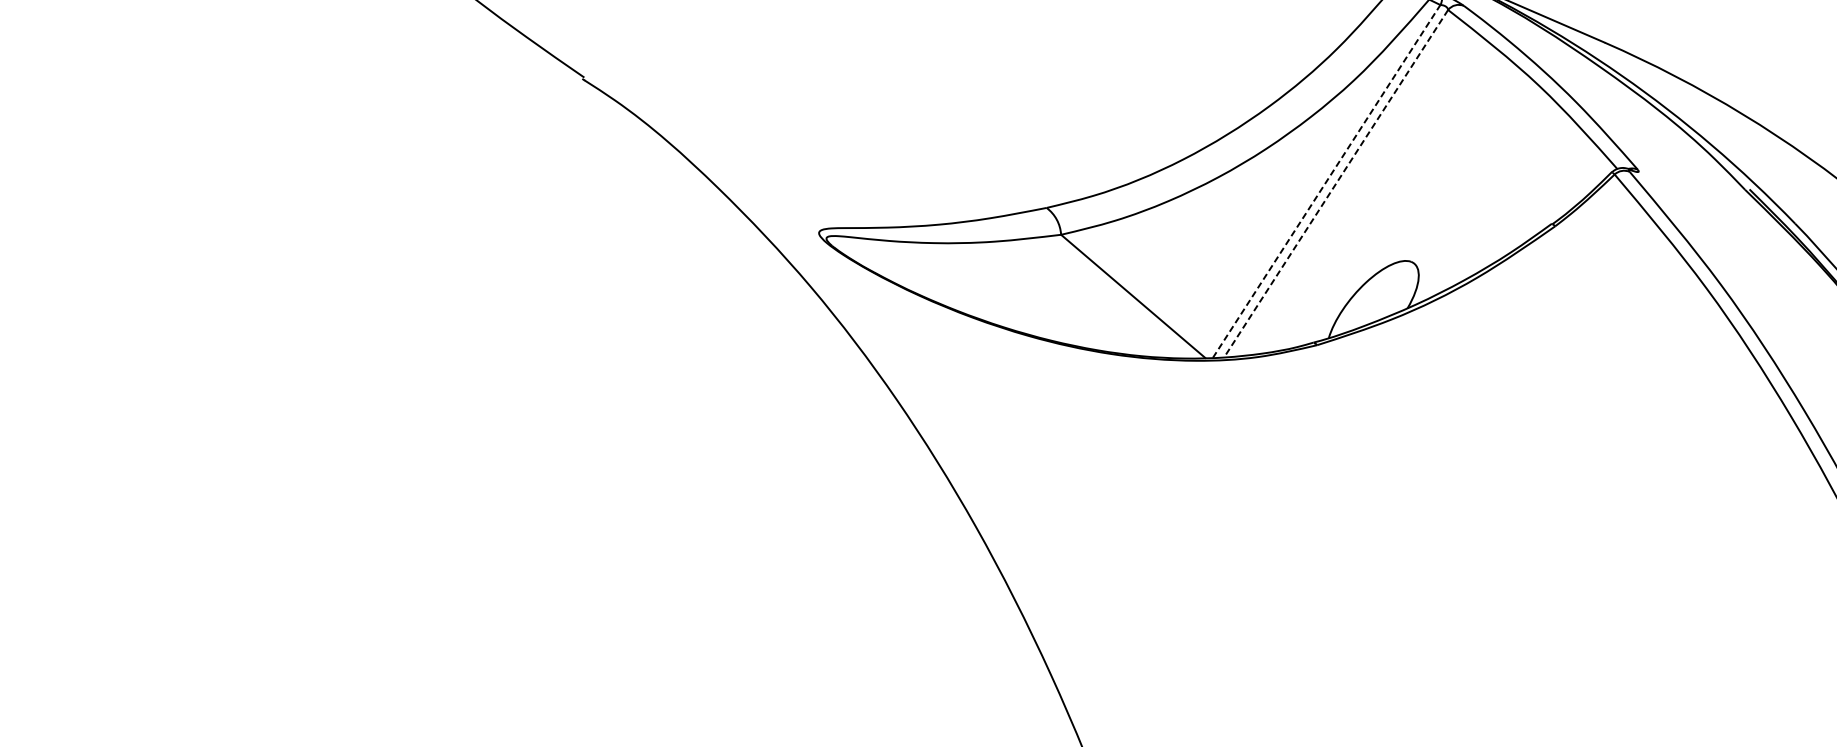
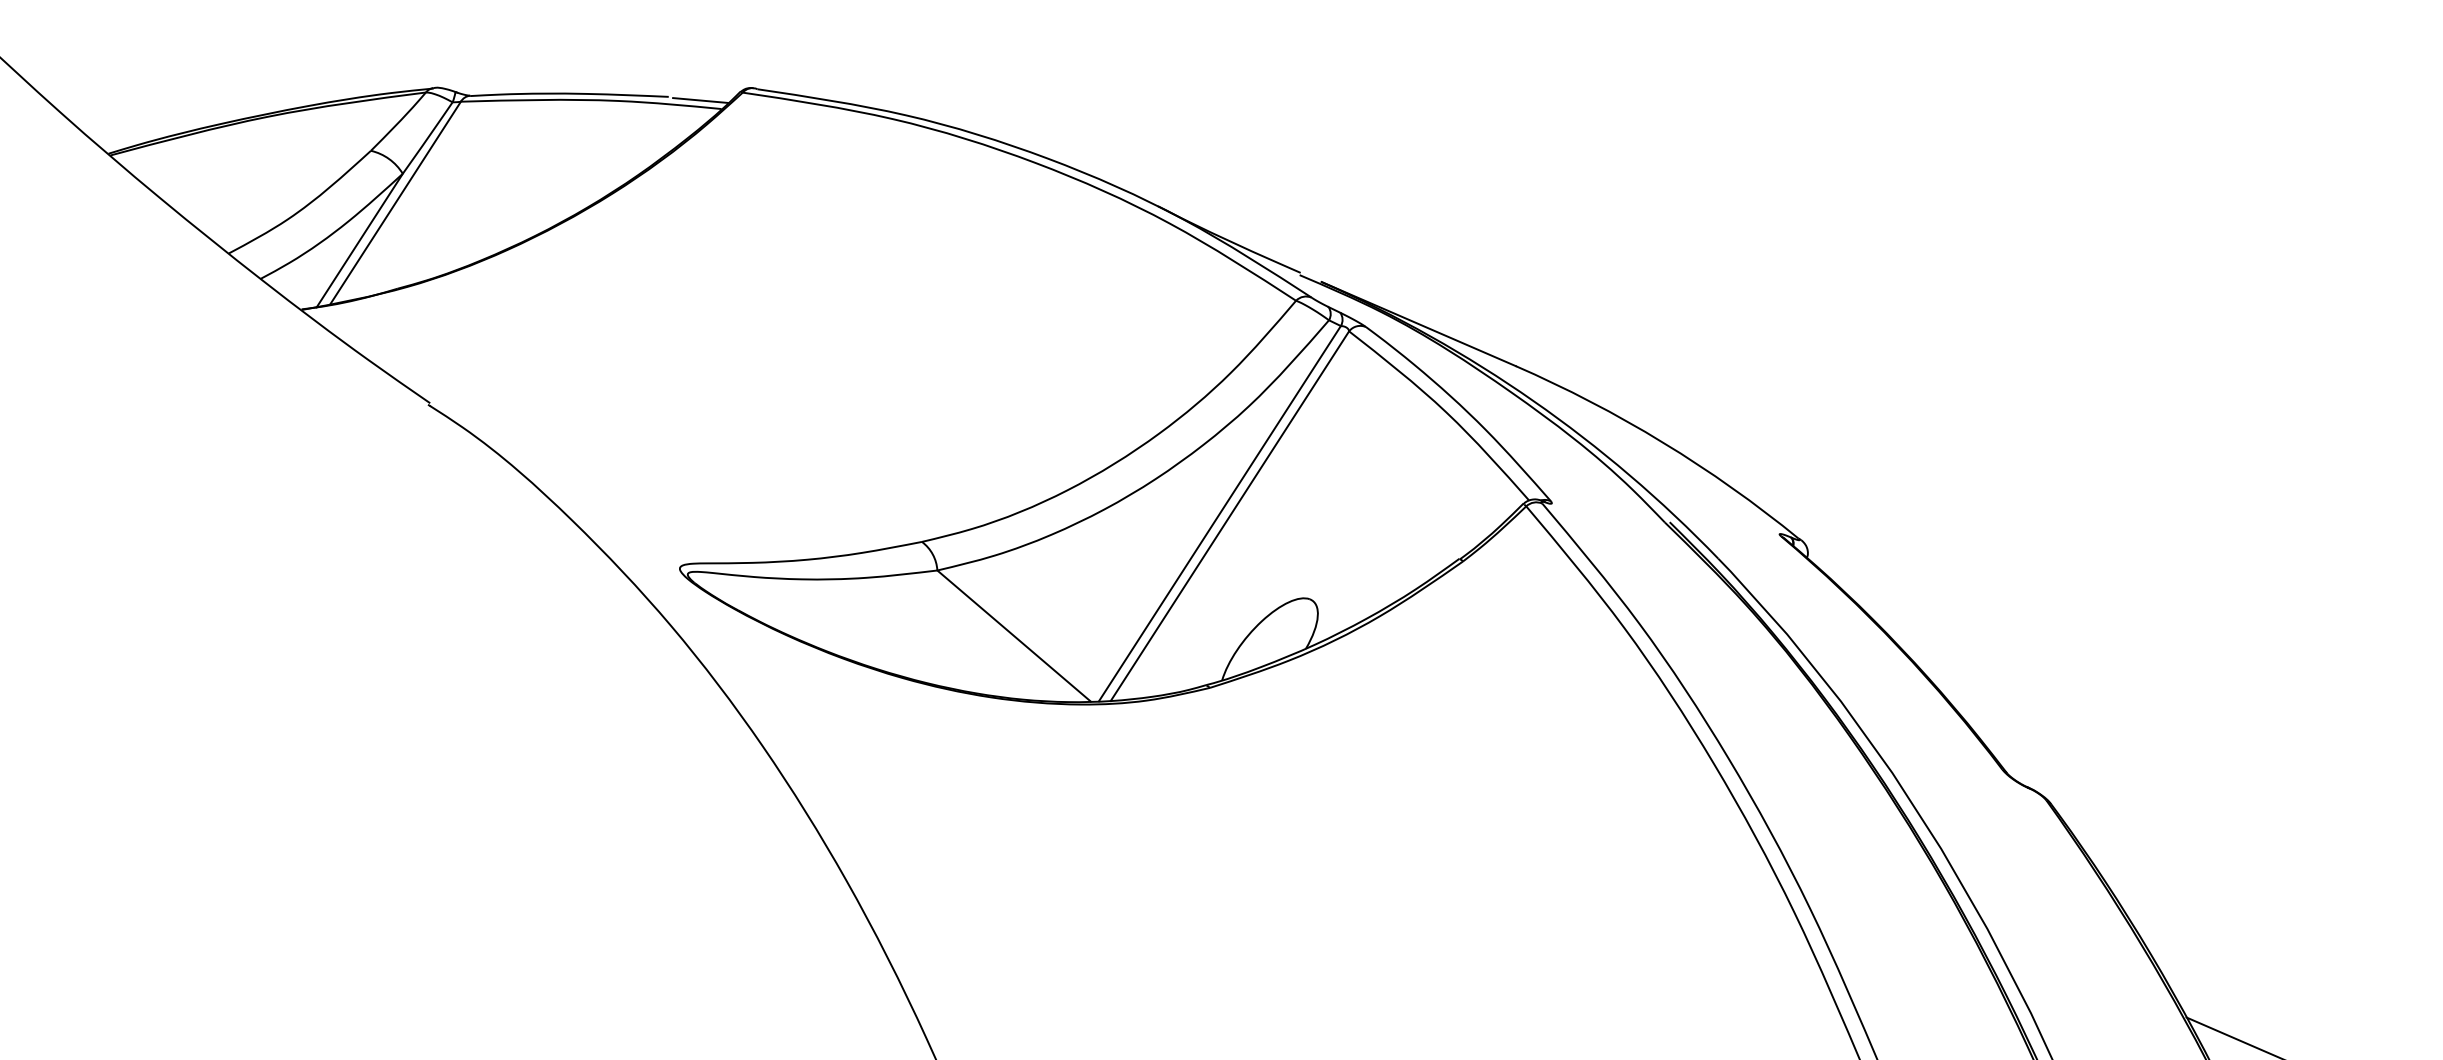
line: (1327, 181) -> (1220, 513), dashed -> solid
line: (1335, 184) -> (1229, 516), dashed -> solid

